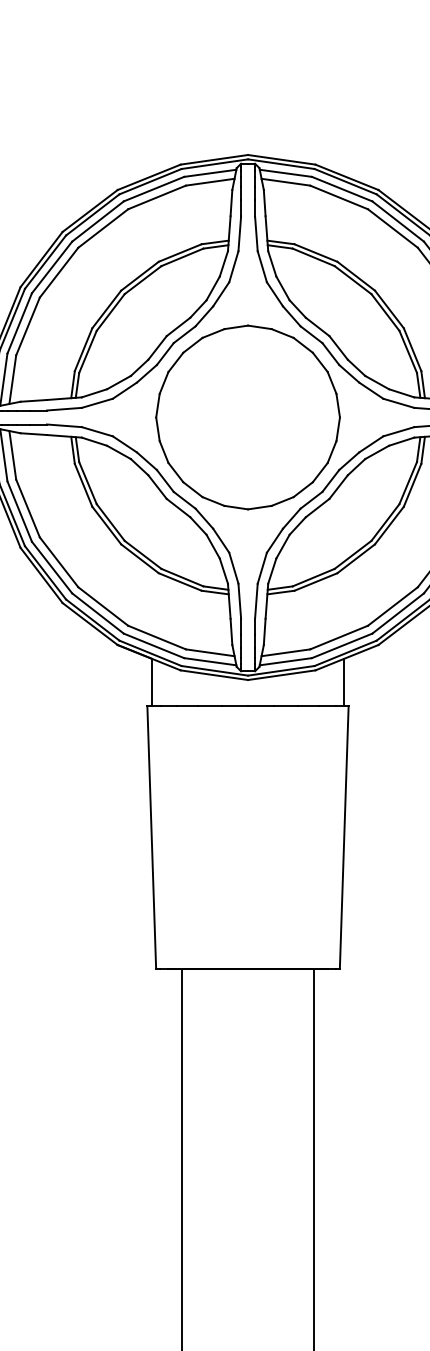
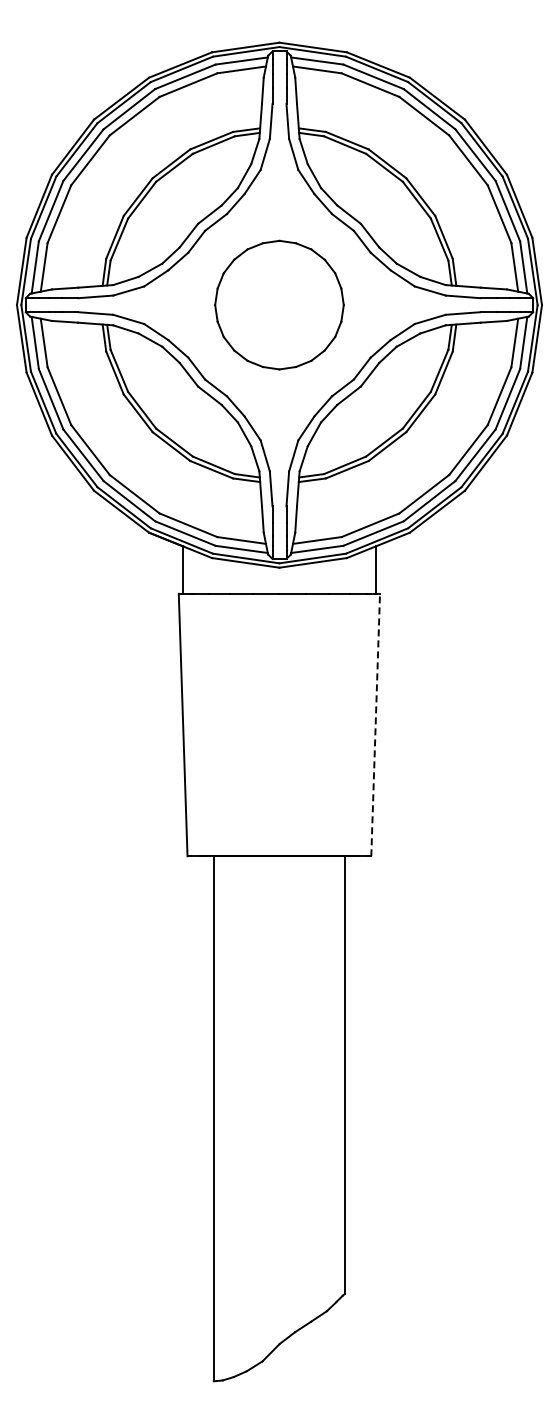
part: (248, 416) -> (279, 304), size x0.7
line: (344, 836) -> (375, 724), solid -> dashed

